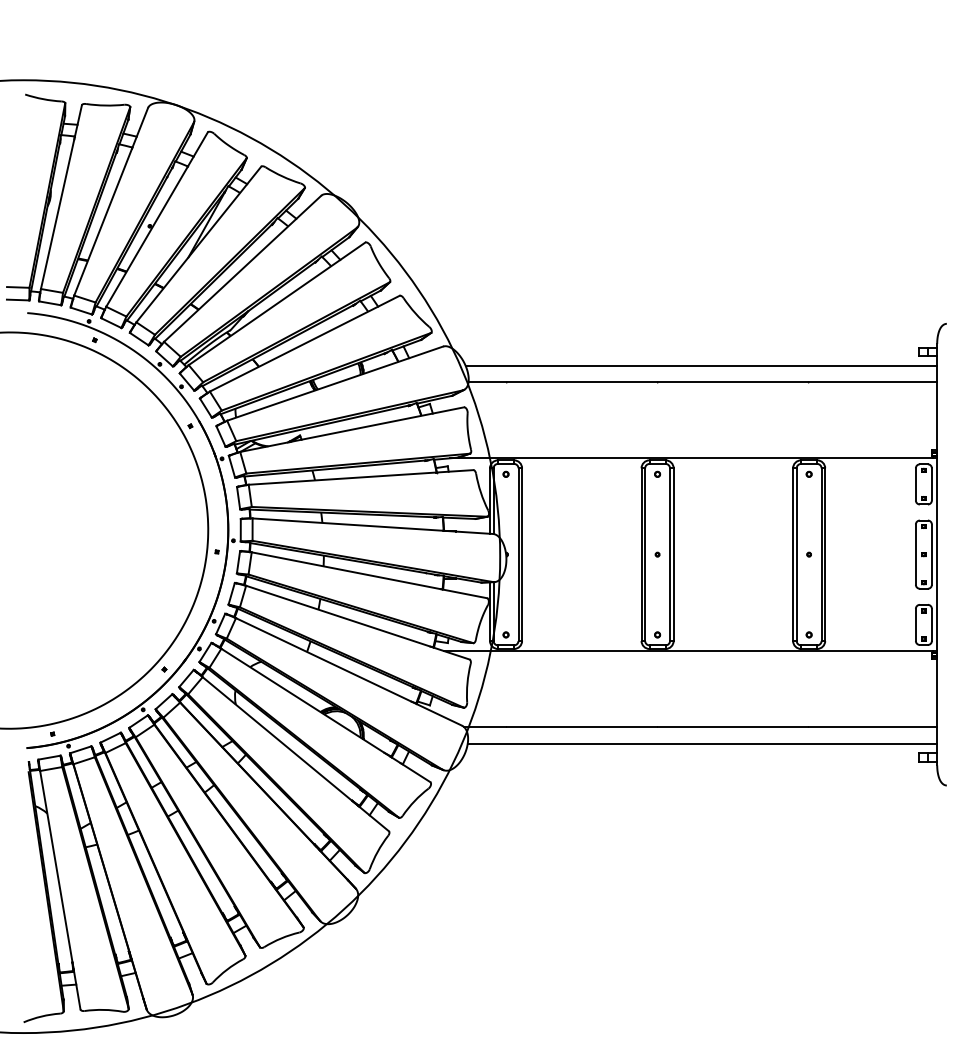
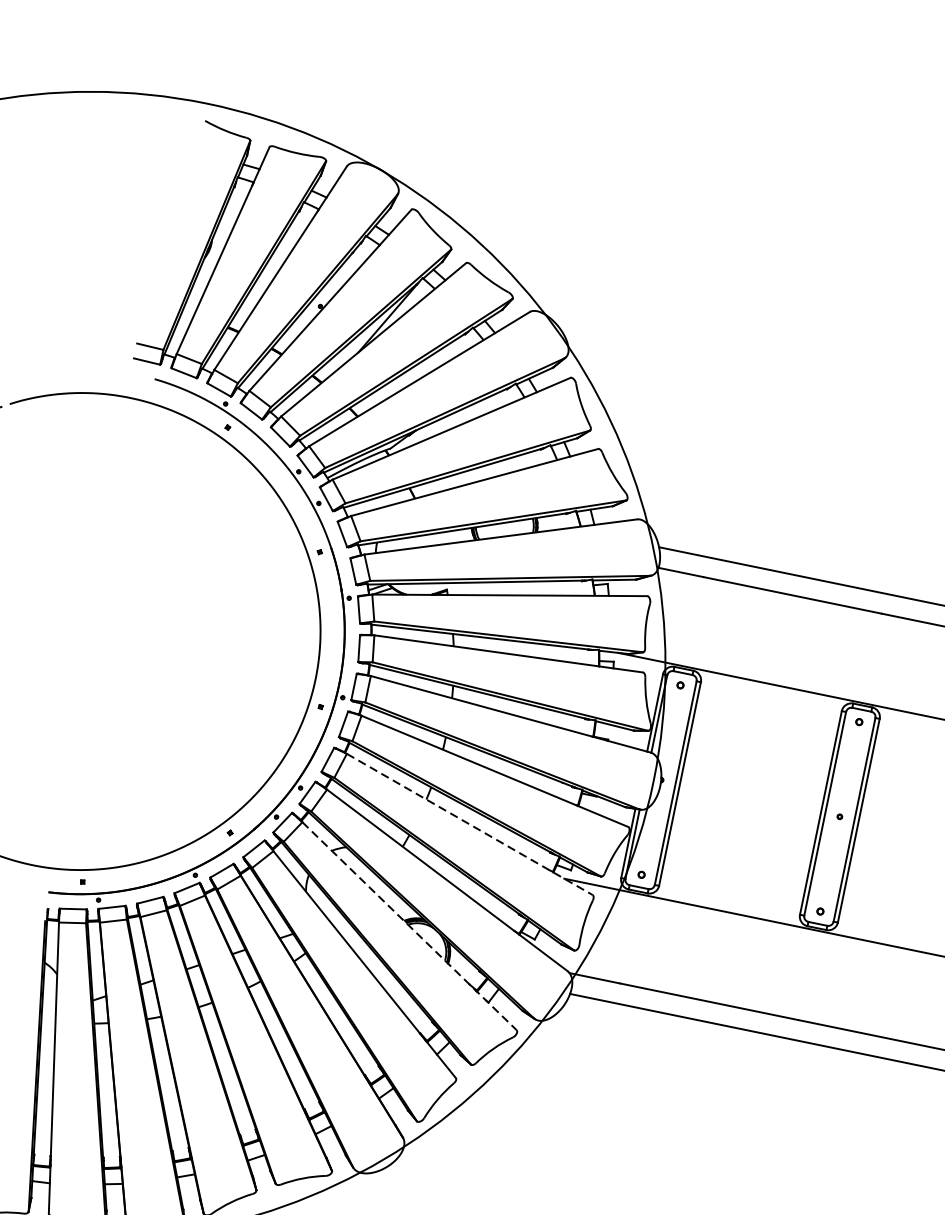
line: (357, 622) -> (469, 824), solid -> dashed
line: (325, 715) -> (409, 926), solid -> dashed

